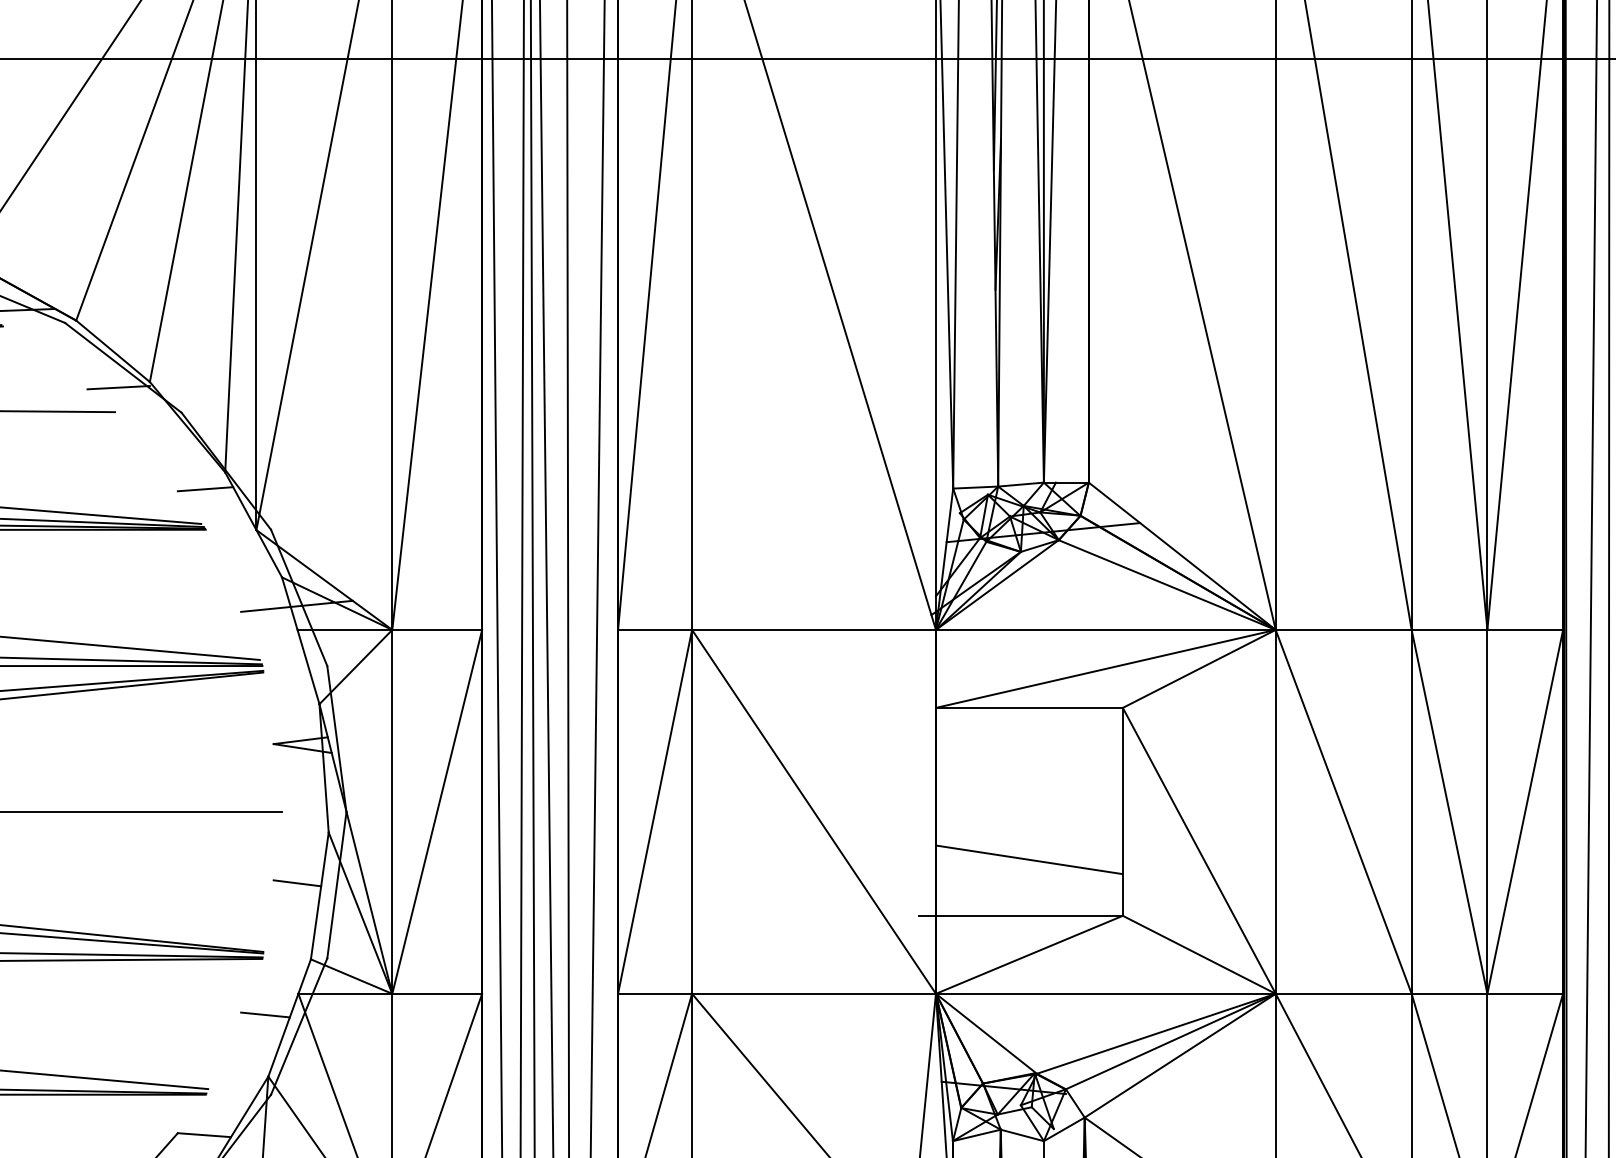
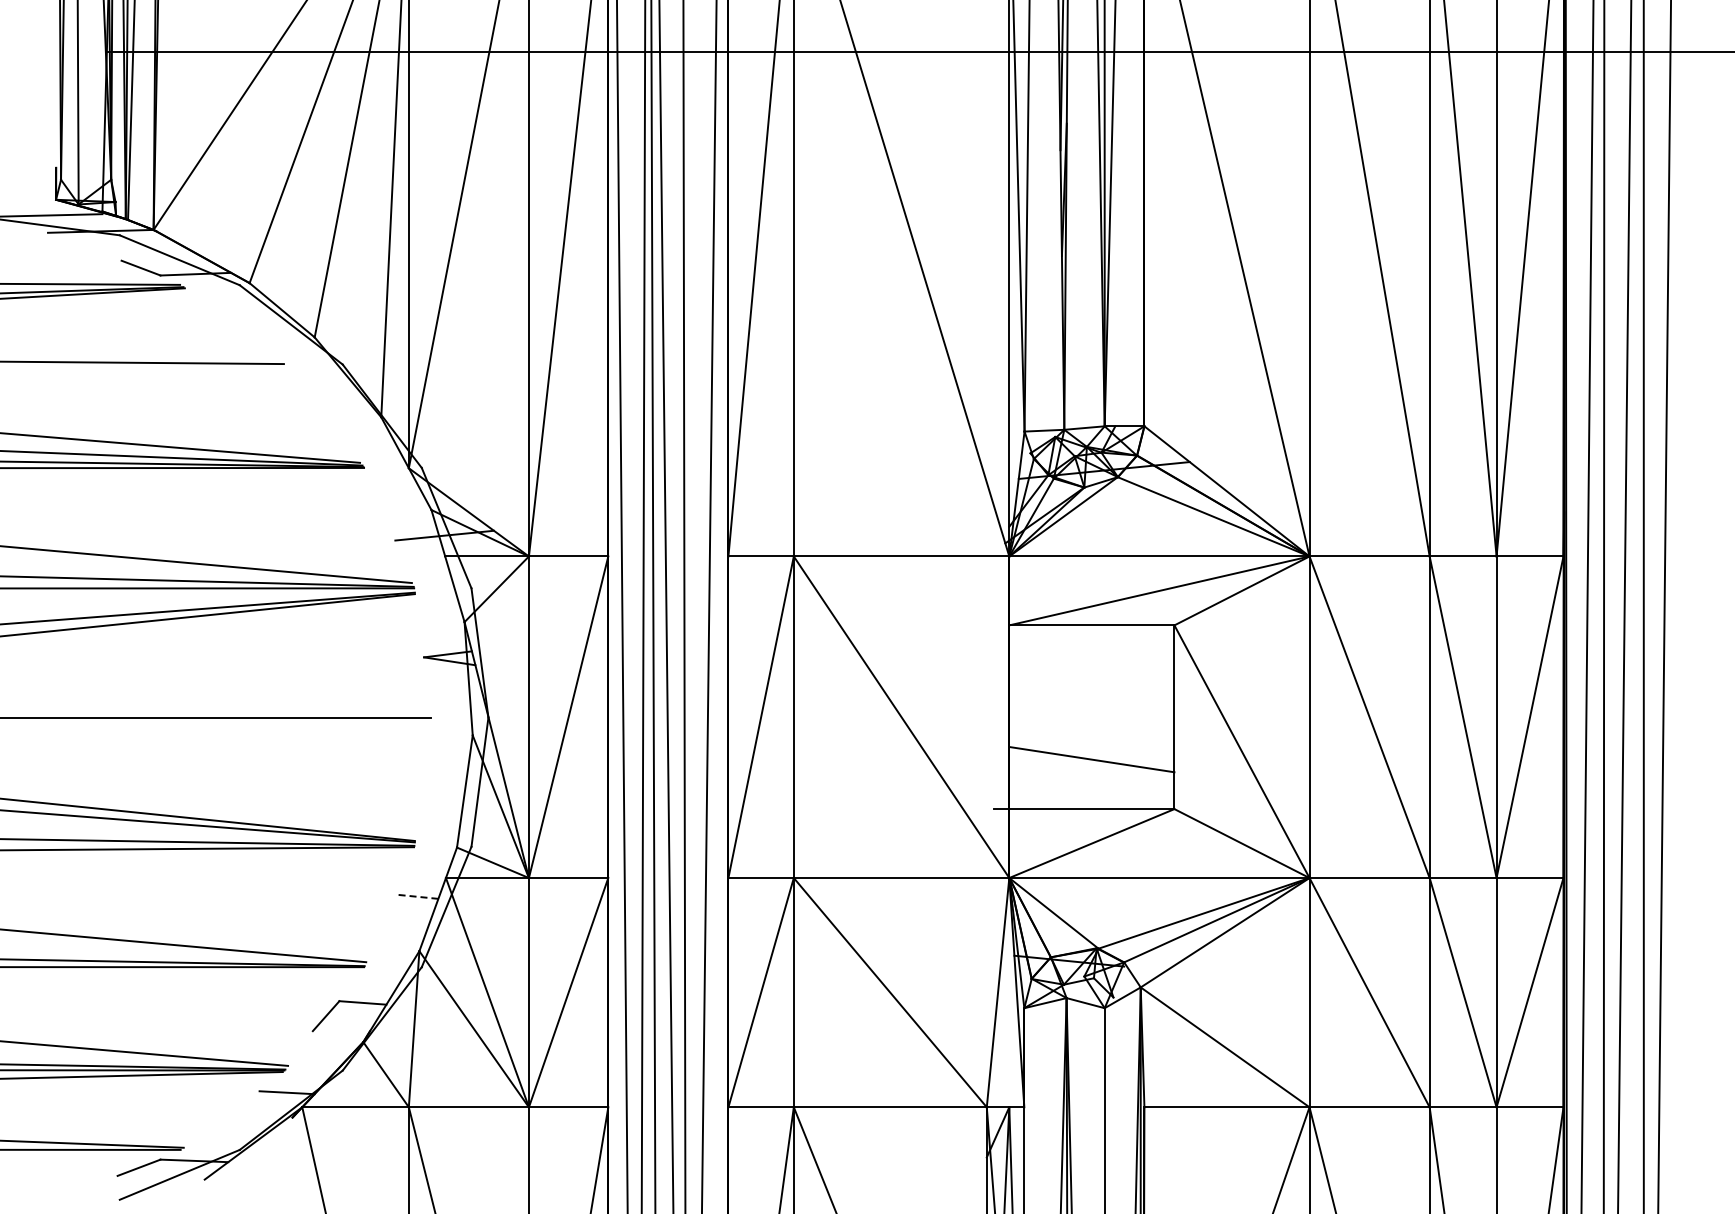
line: (117, 386) -> (286, 341), removed
line: (205, 488) -> (363, 431), removed
line: (297, 883) -> (445, 780), removed
line: (265, 1014) -> (416, 896), solid -> dashed

